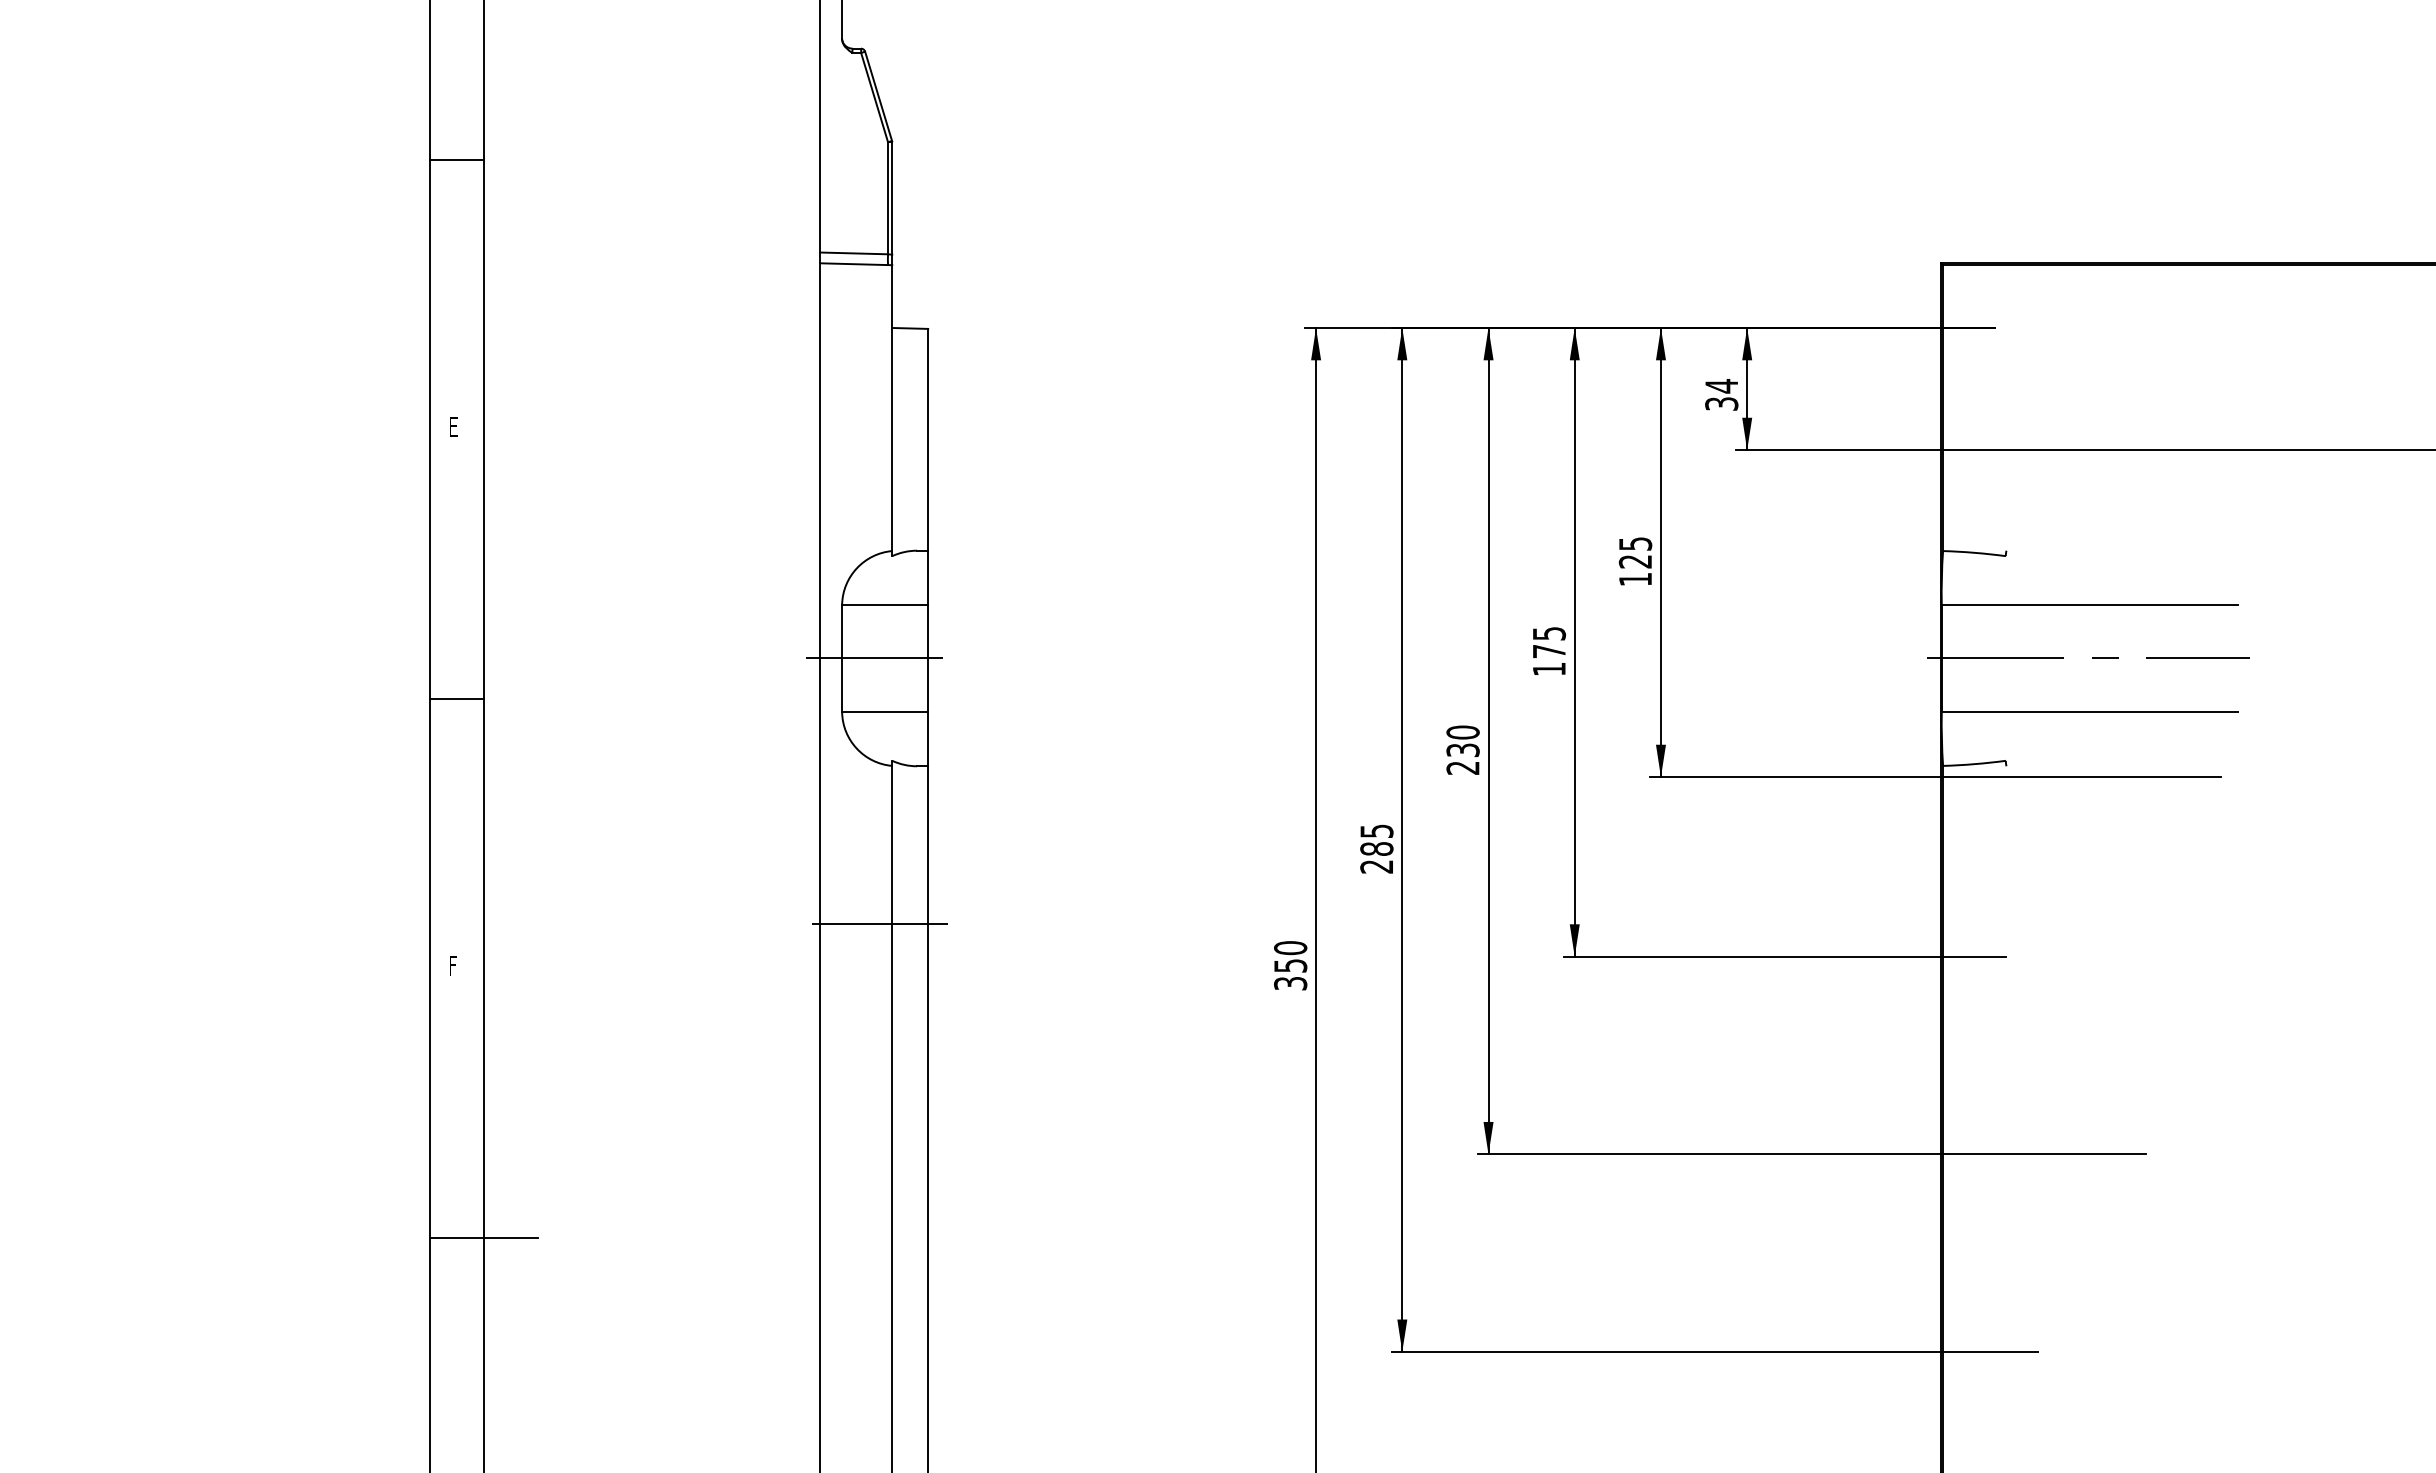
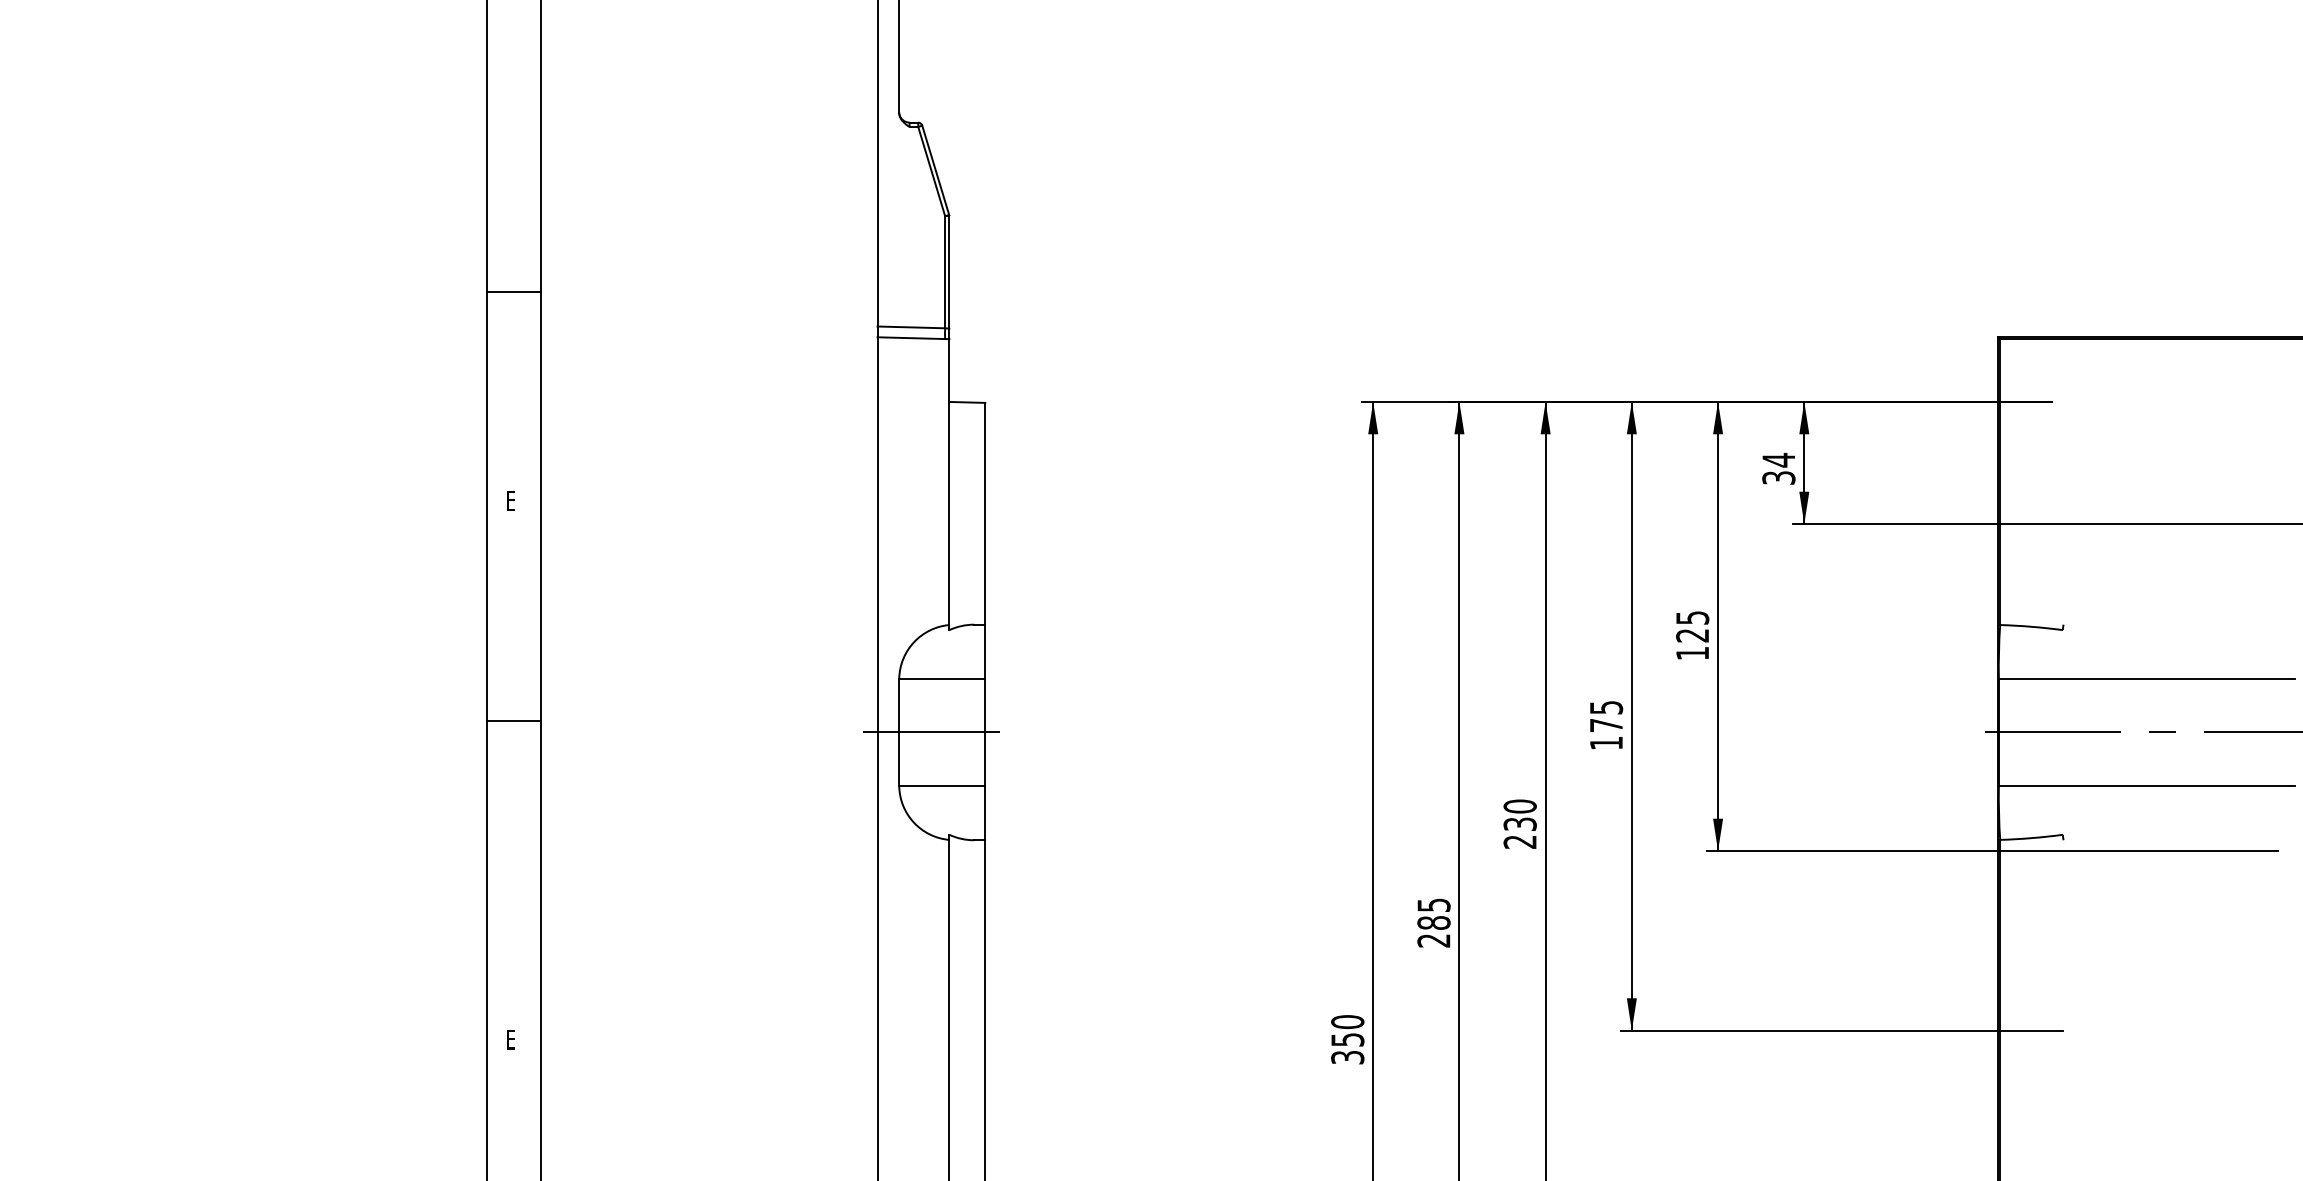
line: (457, 159) -> (514, 291), moved
line: (457, 698) -> (514, 720), moved
line: (873, 924) -> (930, 998), removed
text: (454, 965) -> (511, 1039), F -> E

